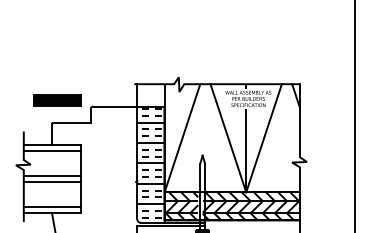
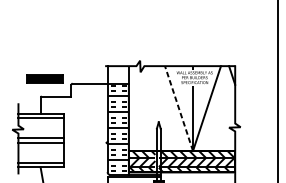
line: (182, 138) -> (143, 108), removed
line: (228, 138) -> (179, 108), solid -> dashed

